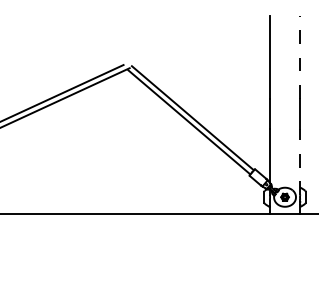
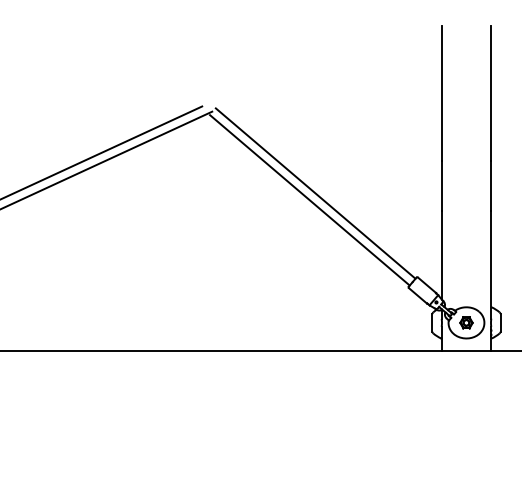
line: (300, 56) -> (491, 92), dashed -> solid
line: (300, 161) -> (491, 264), dashed -> solid

